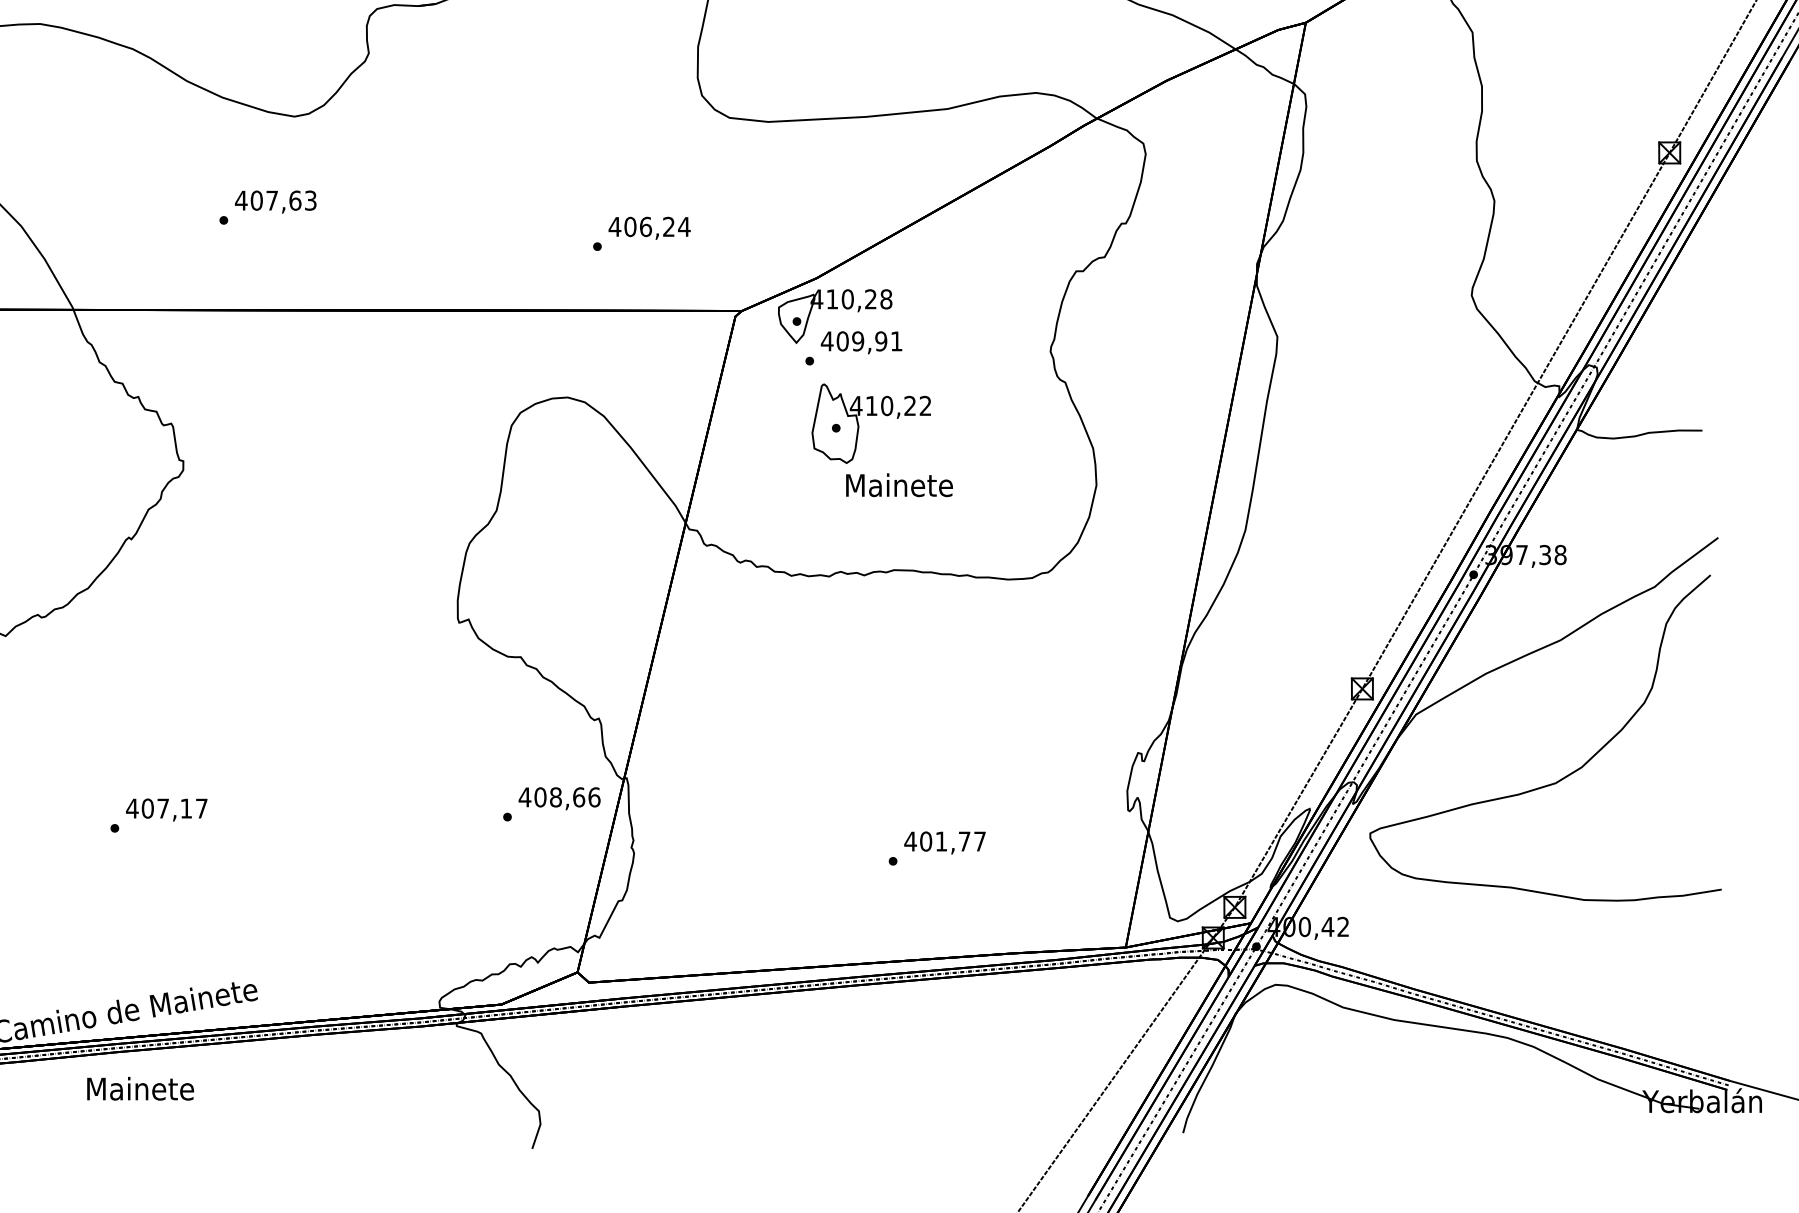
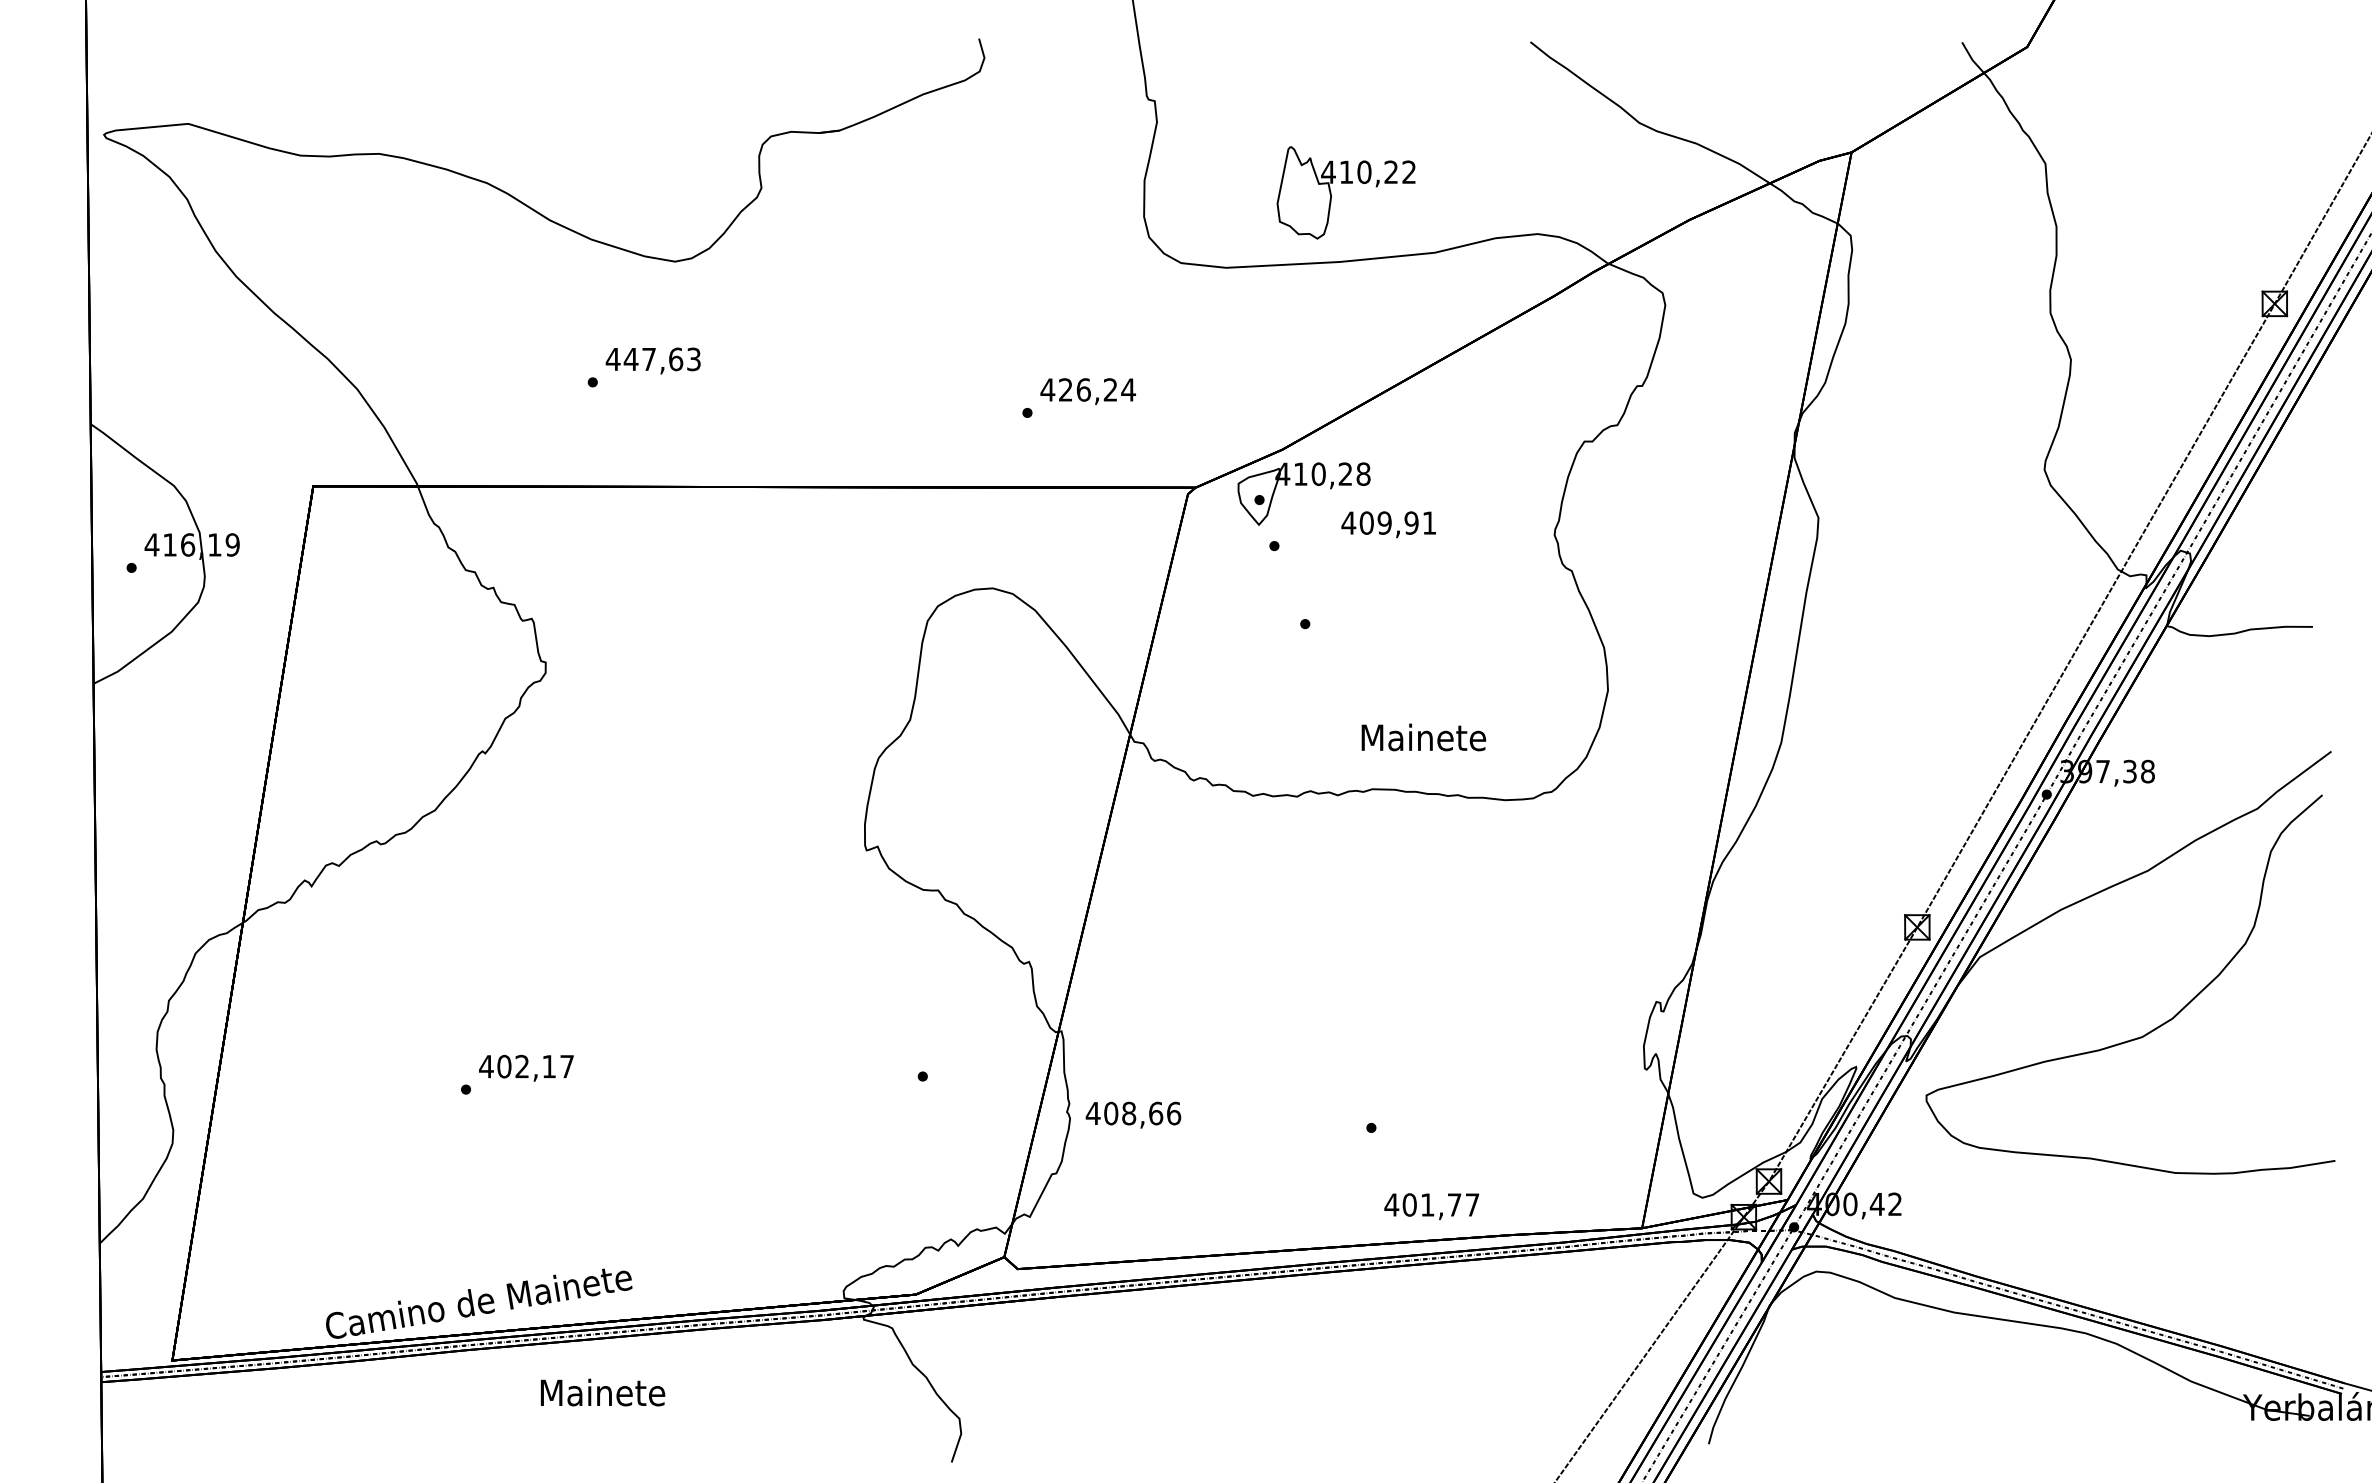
text: (256, 200) -> (630, 359), 407,63 -> 447,63
text: (630, 226) -> (1065, 389), 406,24 -> 426,24
text: (861, 342) -> (1388, 524), moved
part: (870, 415) -> (1345, 183), moved
text: (899, 485) -> (1423, 737), moved
text: (559, 798) -> (1133, 1114), moved
text: (162, 808) -> (521, 1066), 407,17 -> 402,17
text: (944, 842) -> (1431, 1206), moved
text: (141, 1088) -> (603, 1392), moved

